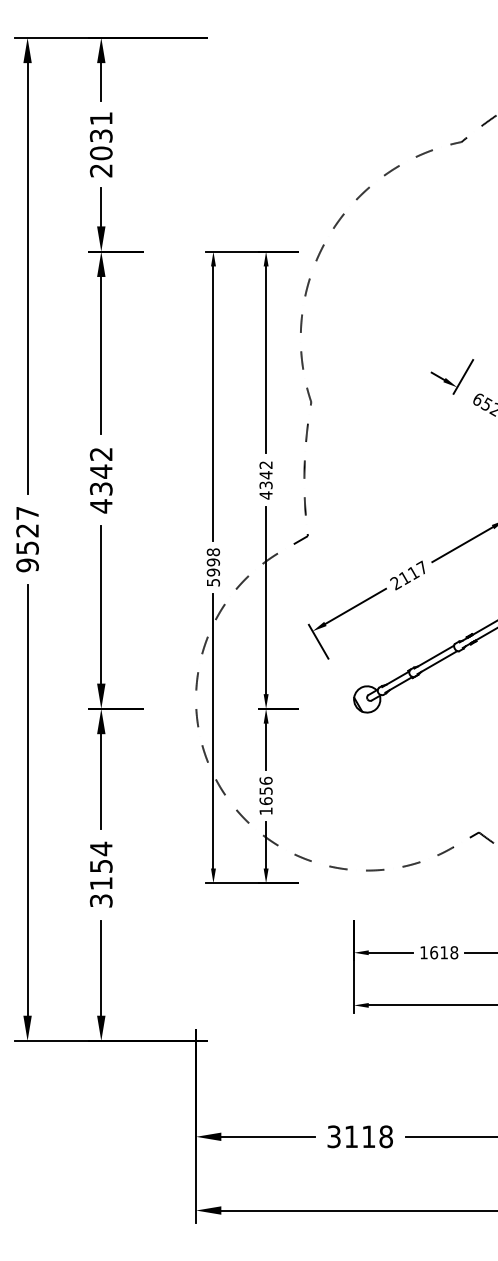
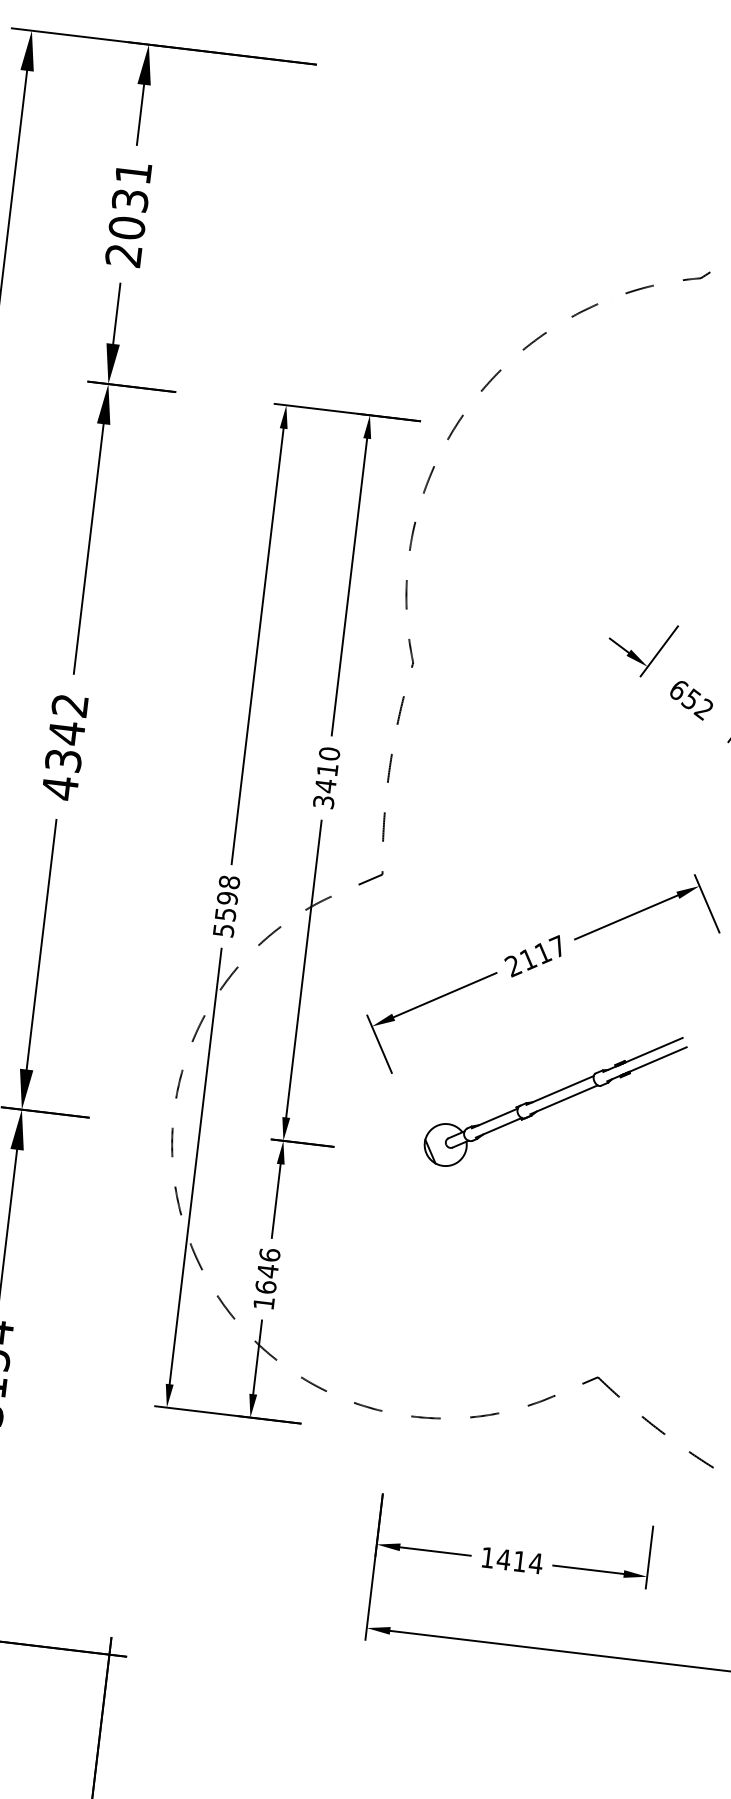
text: (265, 480) -> (325, 778), 4342 -> 3410
text: (212, 572) -> (224, 914), 5998 -> 5598
text: (265, 790) -> (267, 1270), 1656 -> 1646
text: (443, 952) -> (518, 1561), 1618 -> 1414

